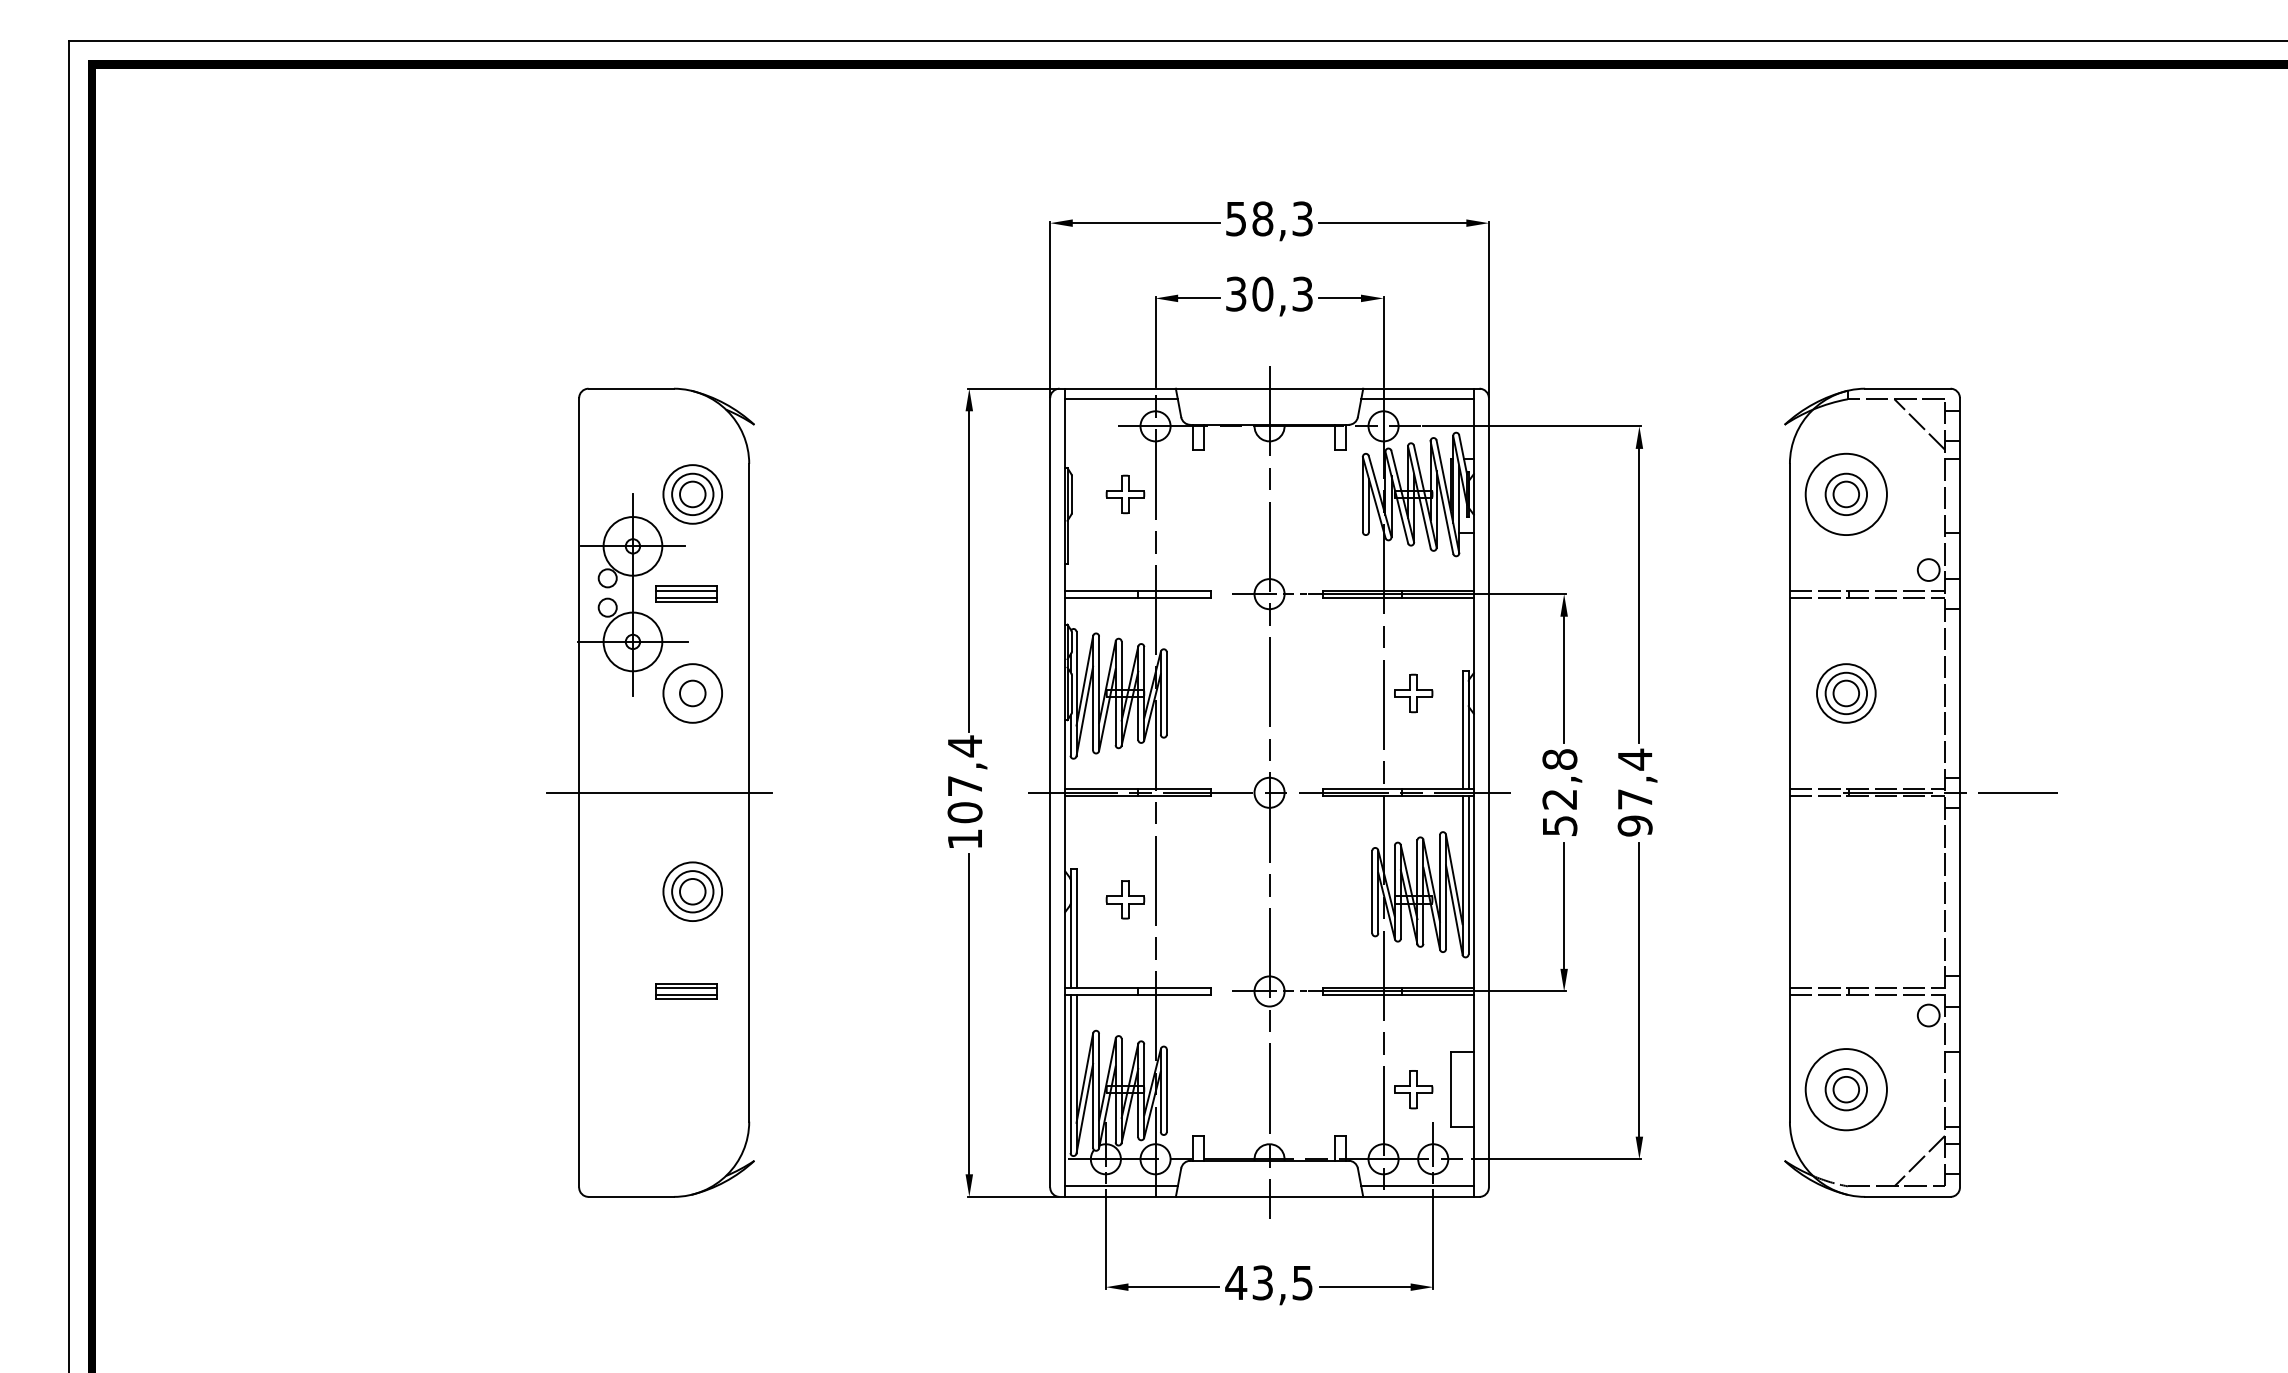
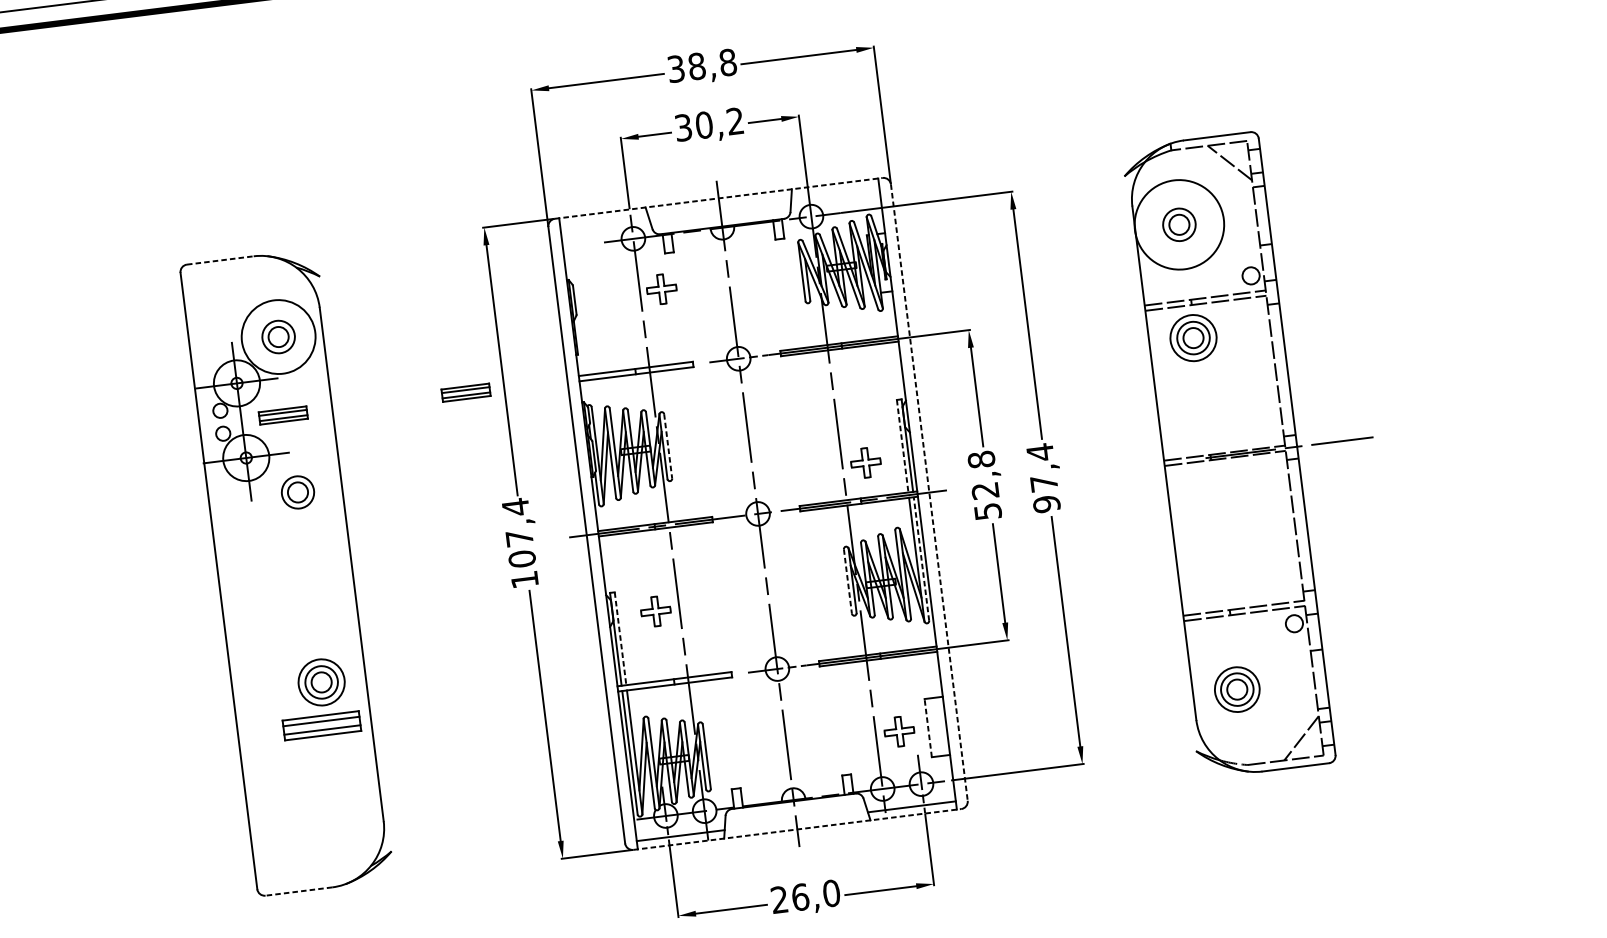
text: (1269, 218) -> (702, 65), 58,3 -> 38,8
text: (1302, 294) -> (735, 121), 30,3 -> 30,2
line: (631, 388) -> (220, 260), solid -> dashed
line: (1269, 388) -> (718, 198), solid -> dashed
line: (1121, 399) -> (604, 221), removed
line: (1417, 399) -> (835, 192), removed
circle: (692, 494) -> (278, 337), size x1.6
part: (1125, 494) -> (661, 289), moved
circle: (1845, 494) -> (1178, 224), size x1.4
part: (920, 593) -> (466, 392), added
circle: (692, 693) -> (297, 492), size x0.7
line: (1166, 693) -> (667, 446), solid -> dashed
part: (1413, 693) -> (865, 462), moved
part: (1846, 693) -> (1193, 338), moved
line: (1462, 730) -> (902, 446), solid -> dashed
line: (658, 792) -> (280, 573), removed
line: (1488, 792) -> (928, 492), solid -> dashed
line: (1468, 874) -> (921, 558), solid -> dashed
part: (692, 891) -> (321, 682), moved
line: (1372, 892) -> (848, 581), solid -> dashed
line: (1076, 929) -> (620, 639), solid -> dashed
part: (686, 991) -> (322, 725), size x1.6
line: (1450, 1089) -> (928, 728), solid -> dashed
circle: (1845, 1089) -> (1236, 689), size x0.7
line: (631, 1196) -> (299, 891), solid -> dashed
line: (1269, 1196) -> (797, 829), solid -> dashed
text: (1269, 1282) -> (805, 896), 43,5 -> 26,0

